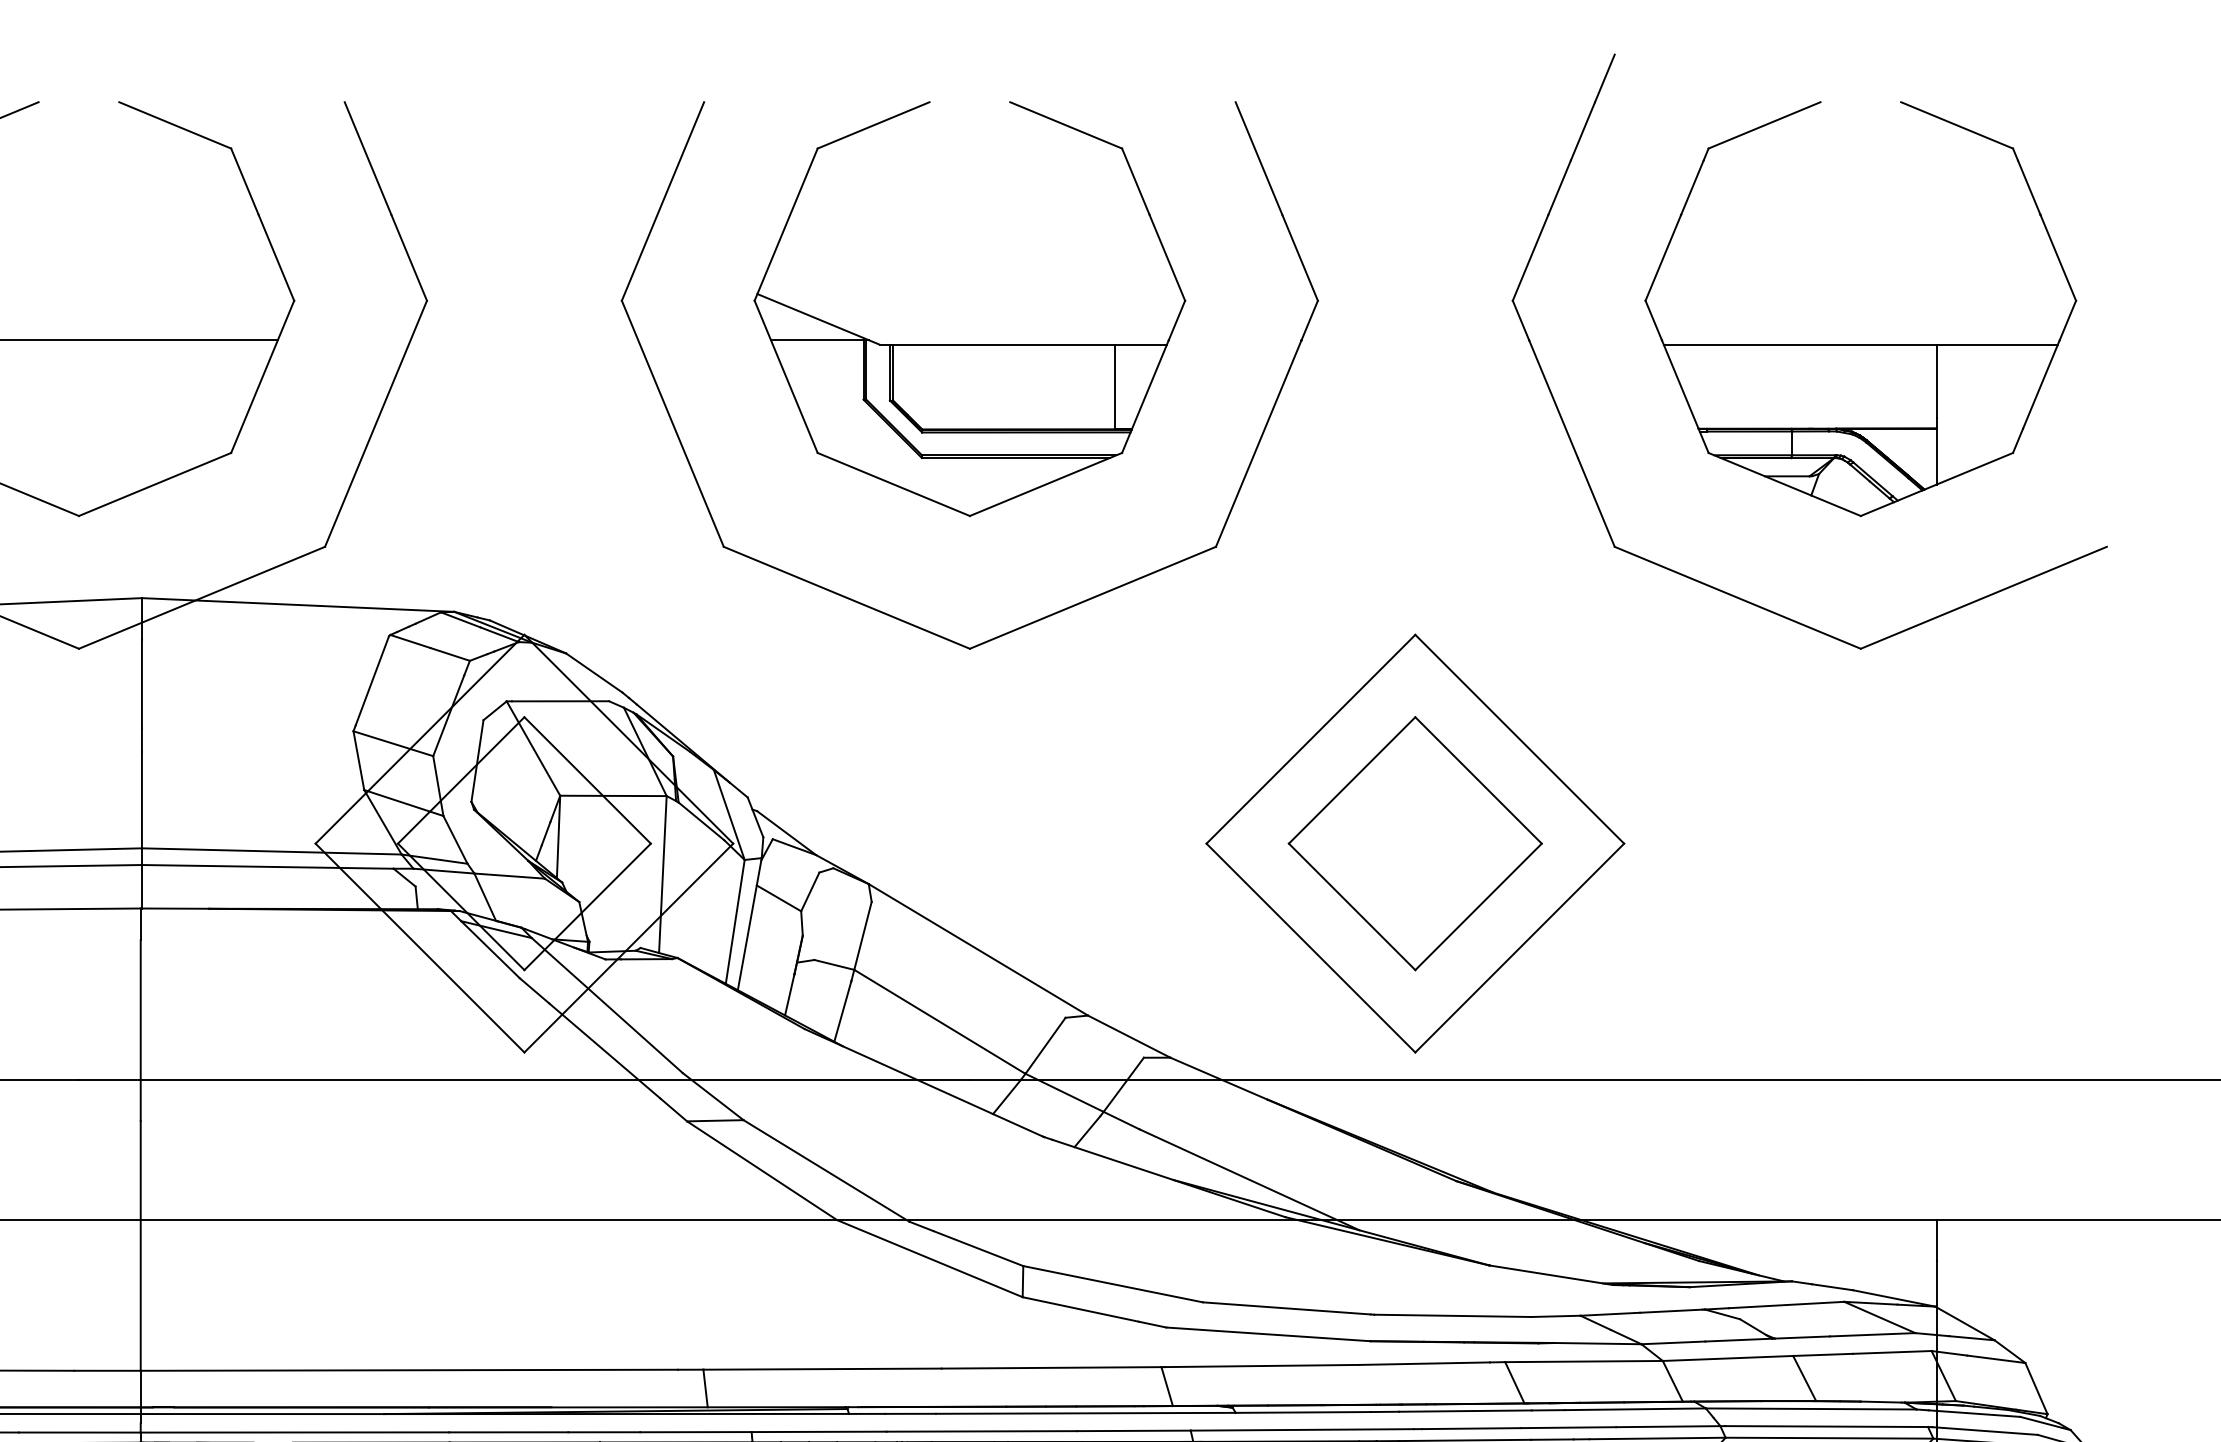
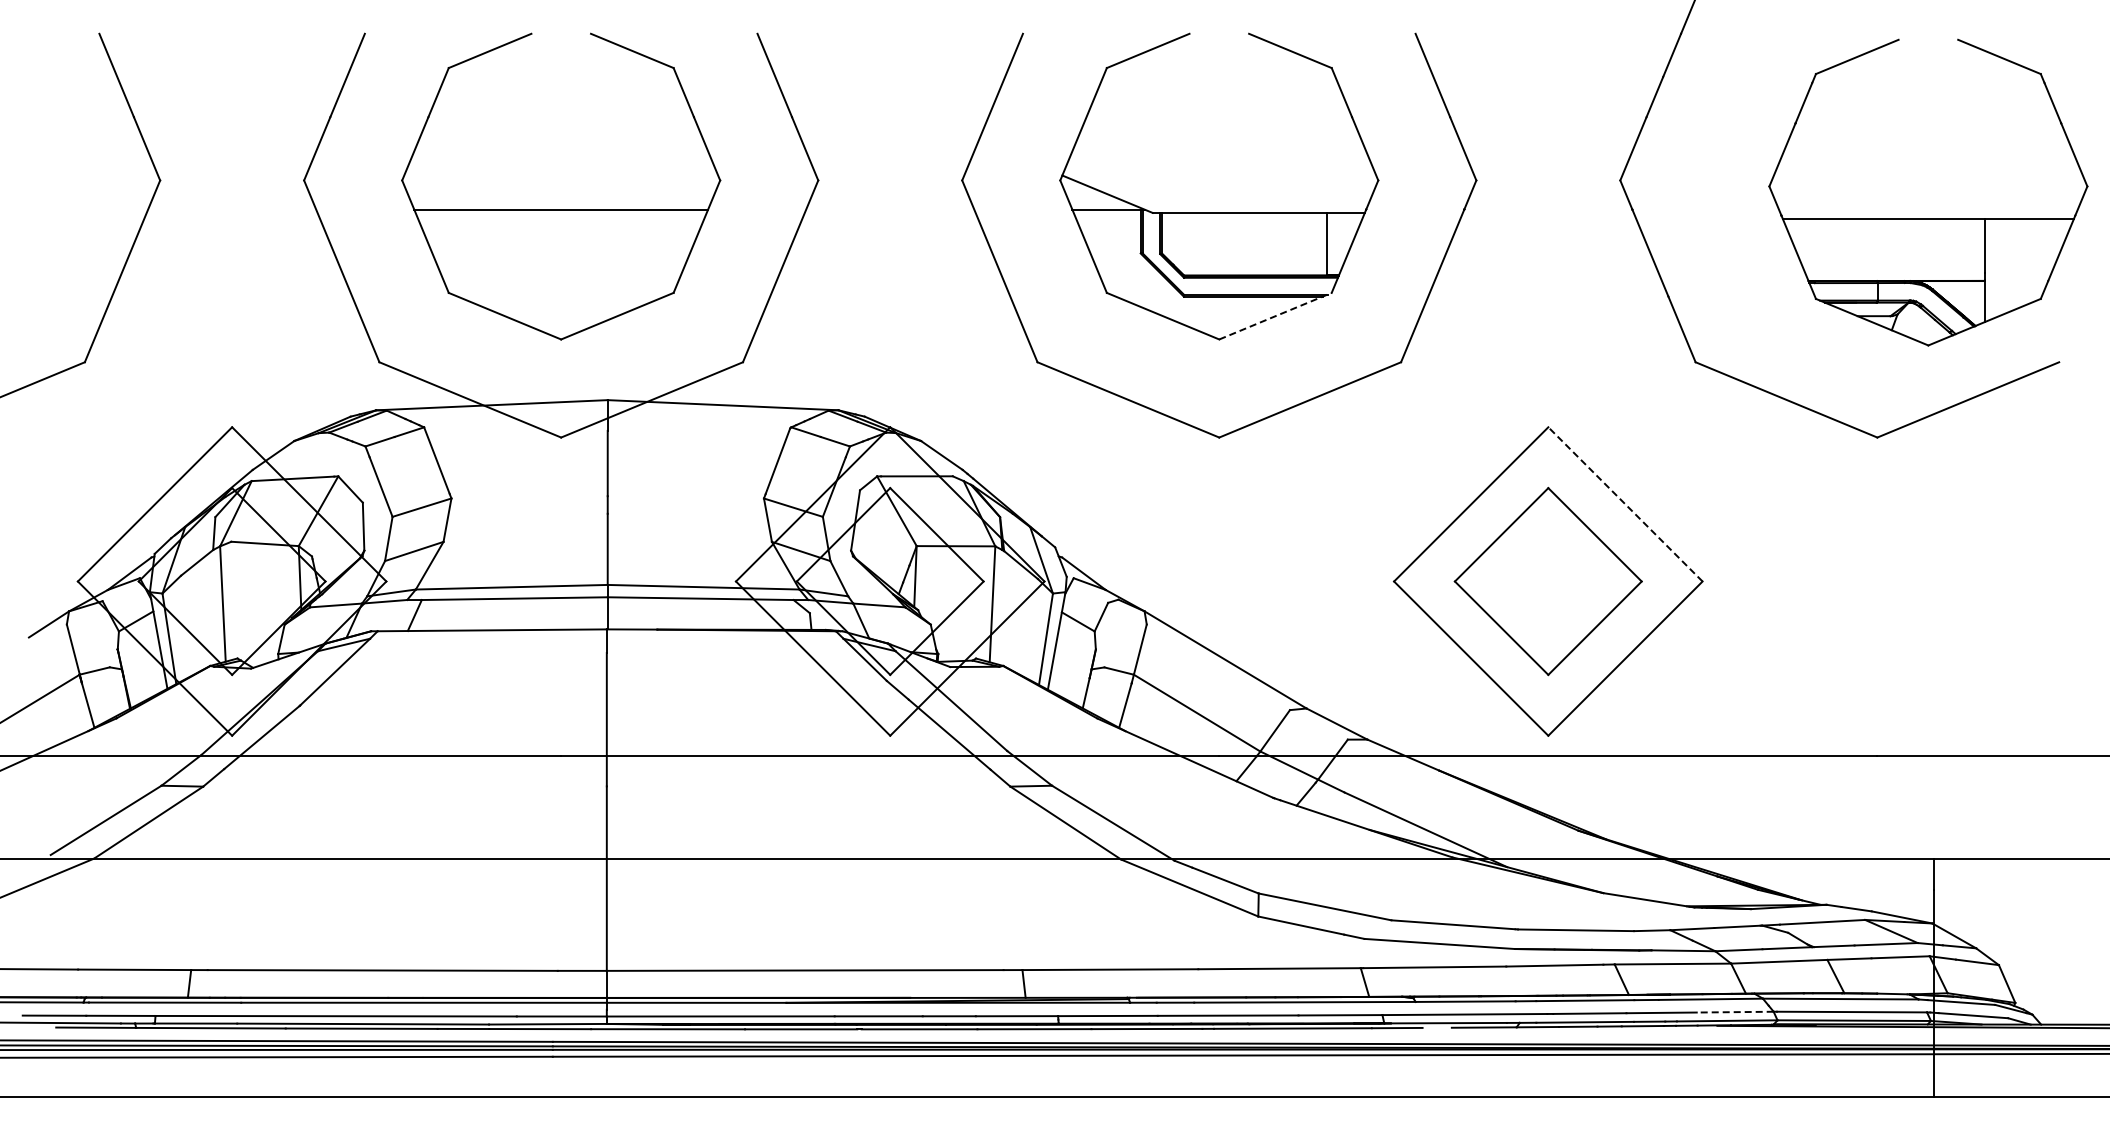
part: (1860, 344) -> (1928, 218), moved
line: (1045, 484) -> (1275, 316), solid -> dashed
line: (1519, 739) -> (1625, 504), solid -> dashed
line: (1667, 1427) -> (1734, 1012), solid -> dashed

